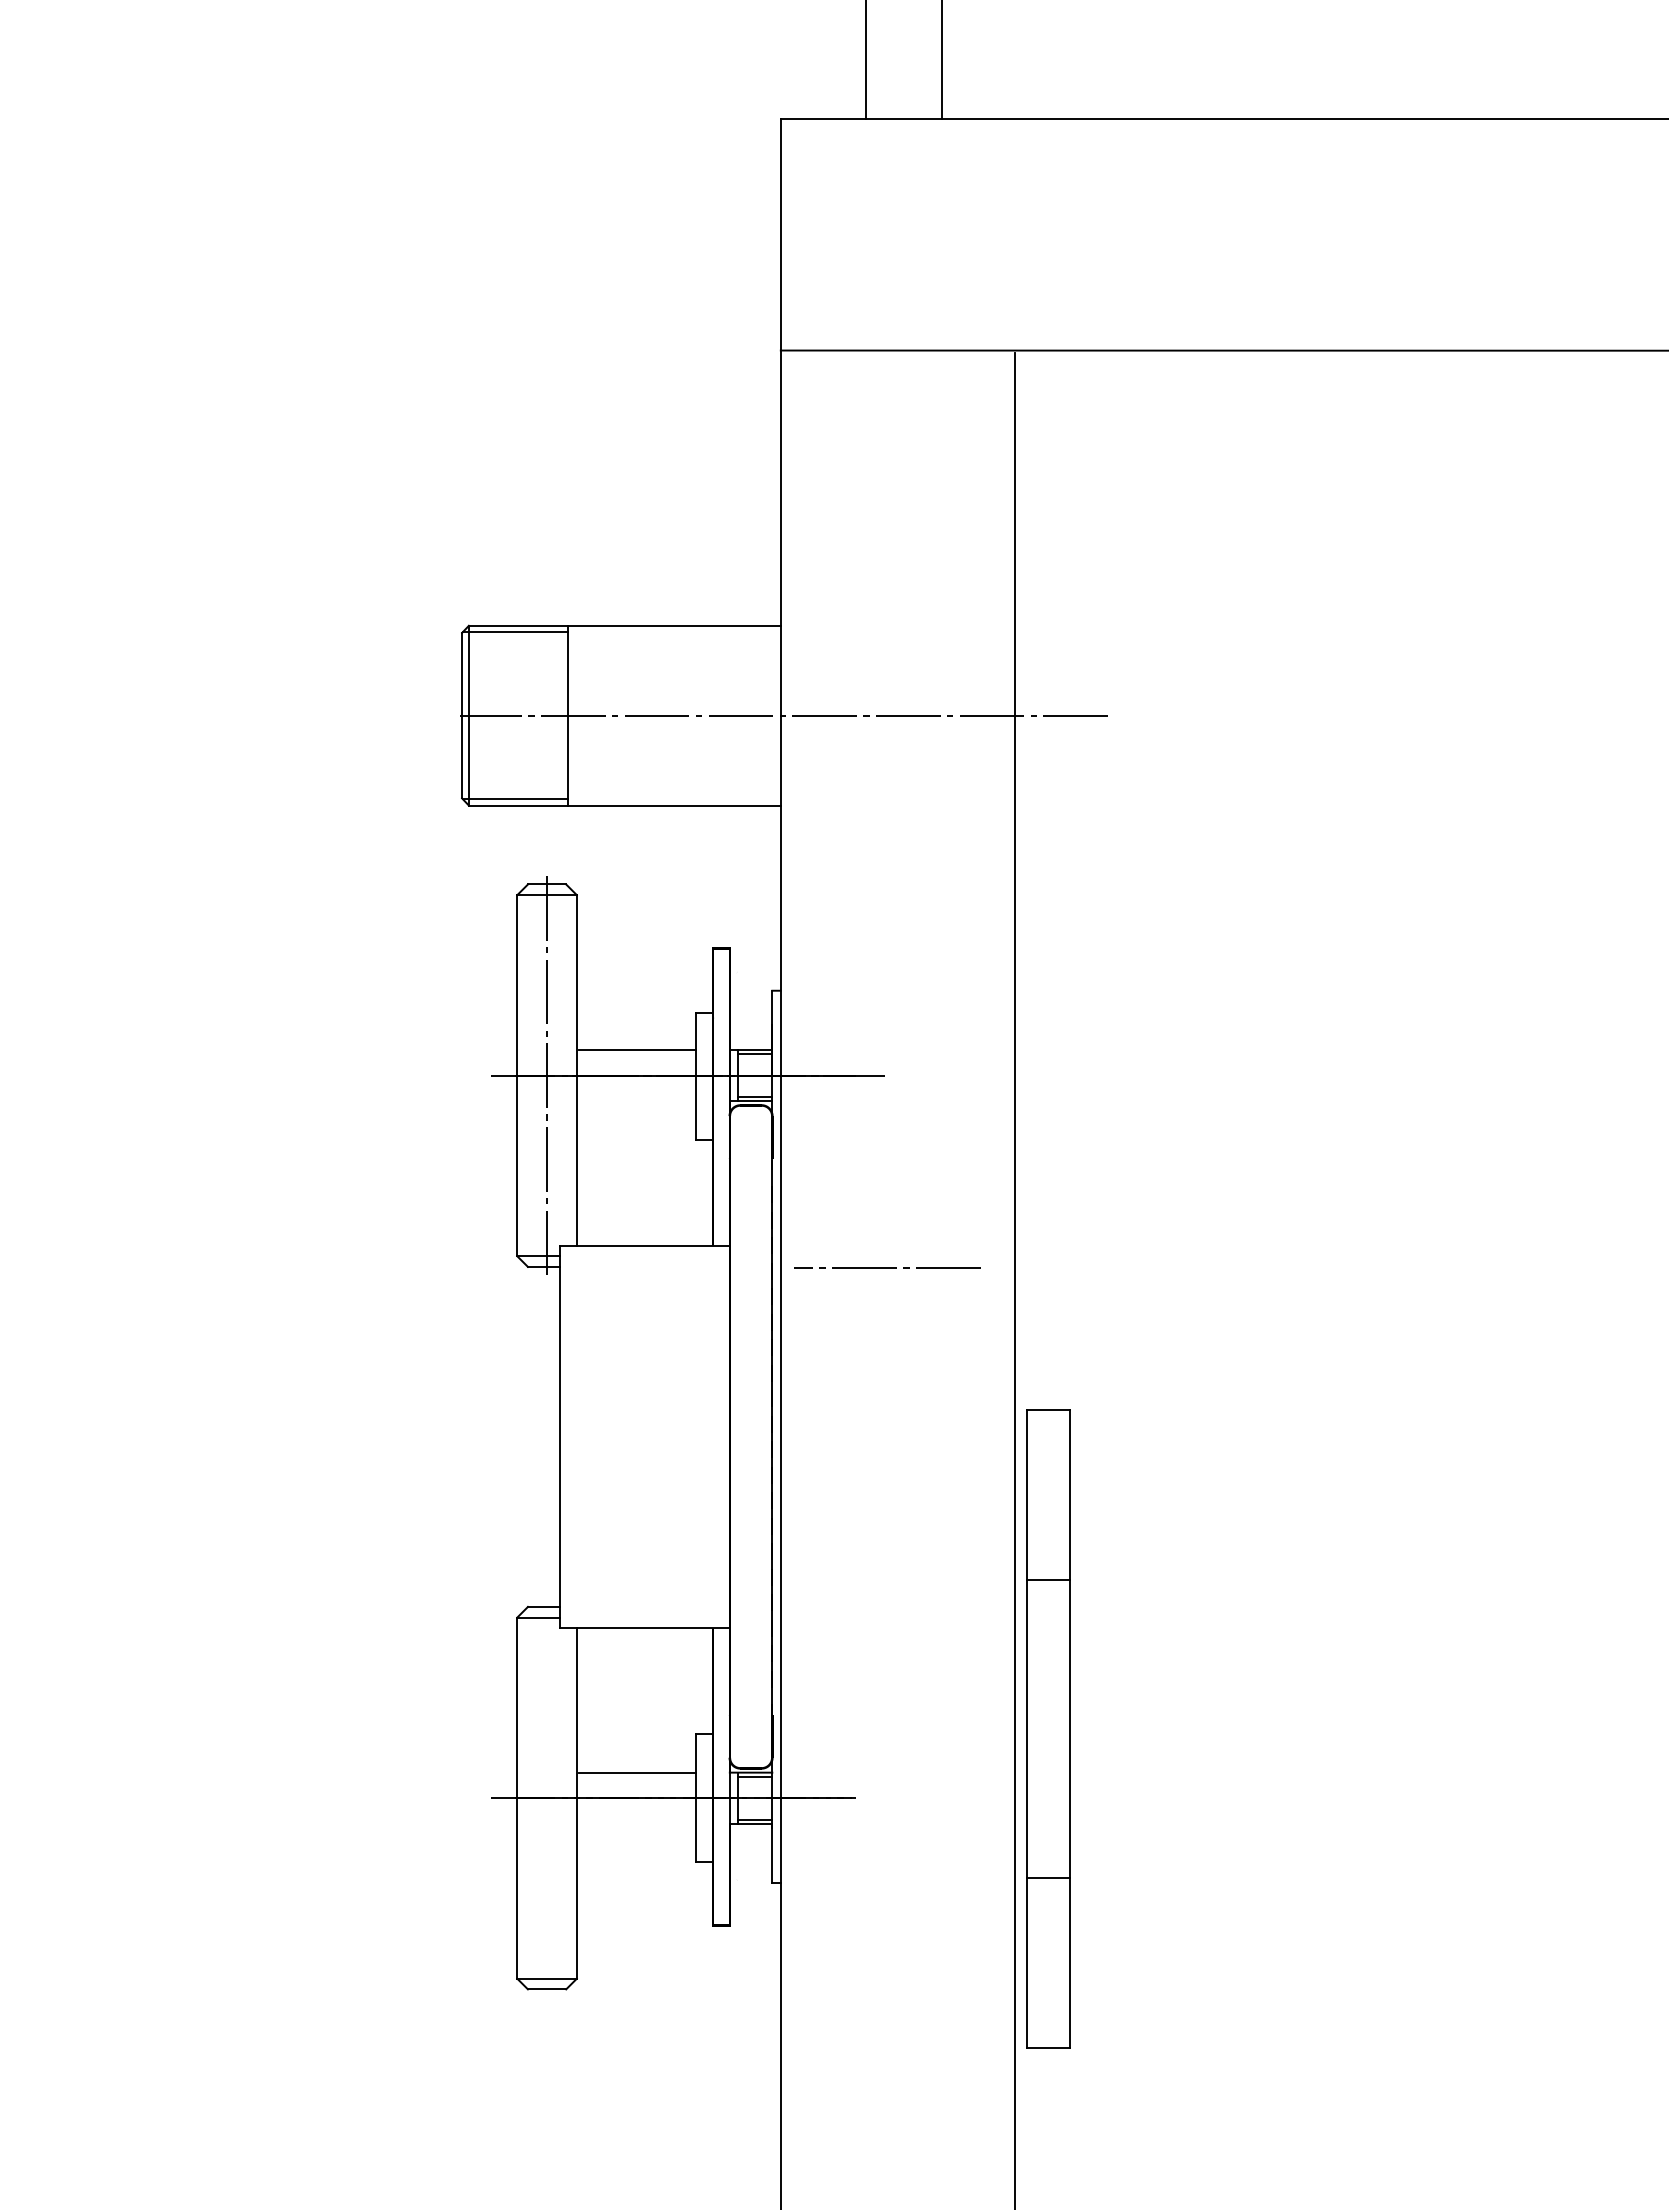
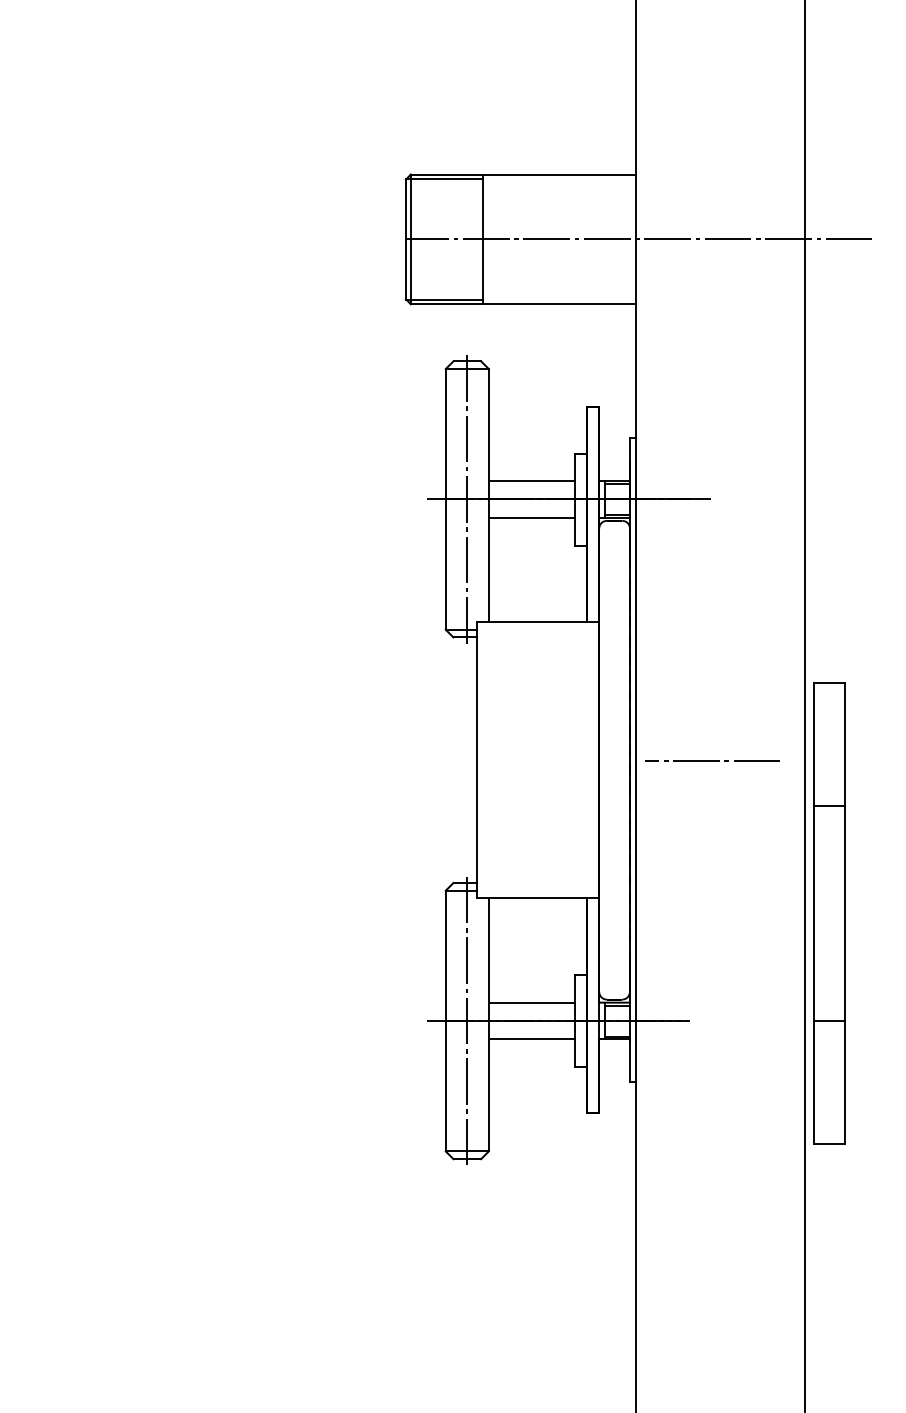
line: (636, 1101) -> (531, 518), added
line: (887, 1267) -> (713, 760), moved
part: (1048, 1728) -> (829, 913), moved
line: (547, 1797) -> (467, 1020), added
line: (636, 1823) -> (531, 1039), added

